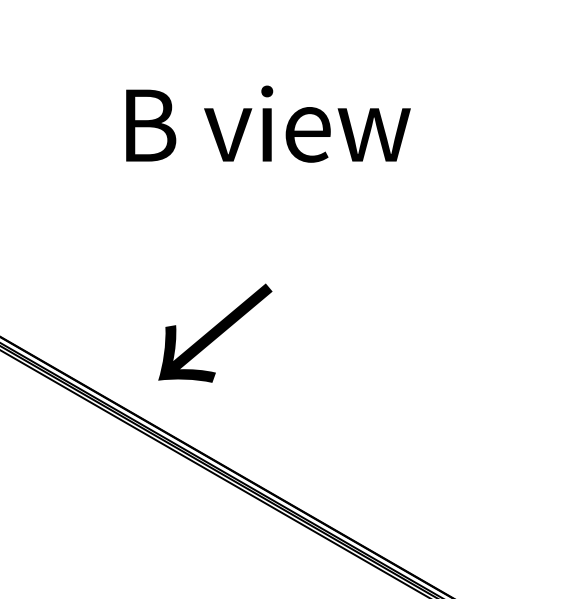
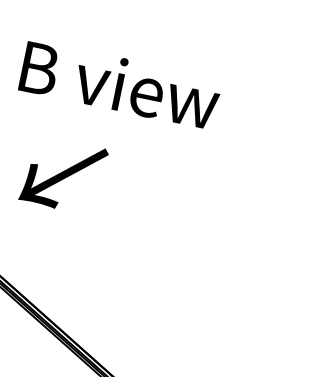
text: (215, 332) -> (64, 174), moved

